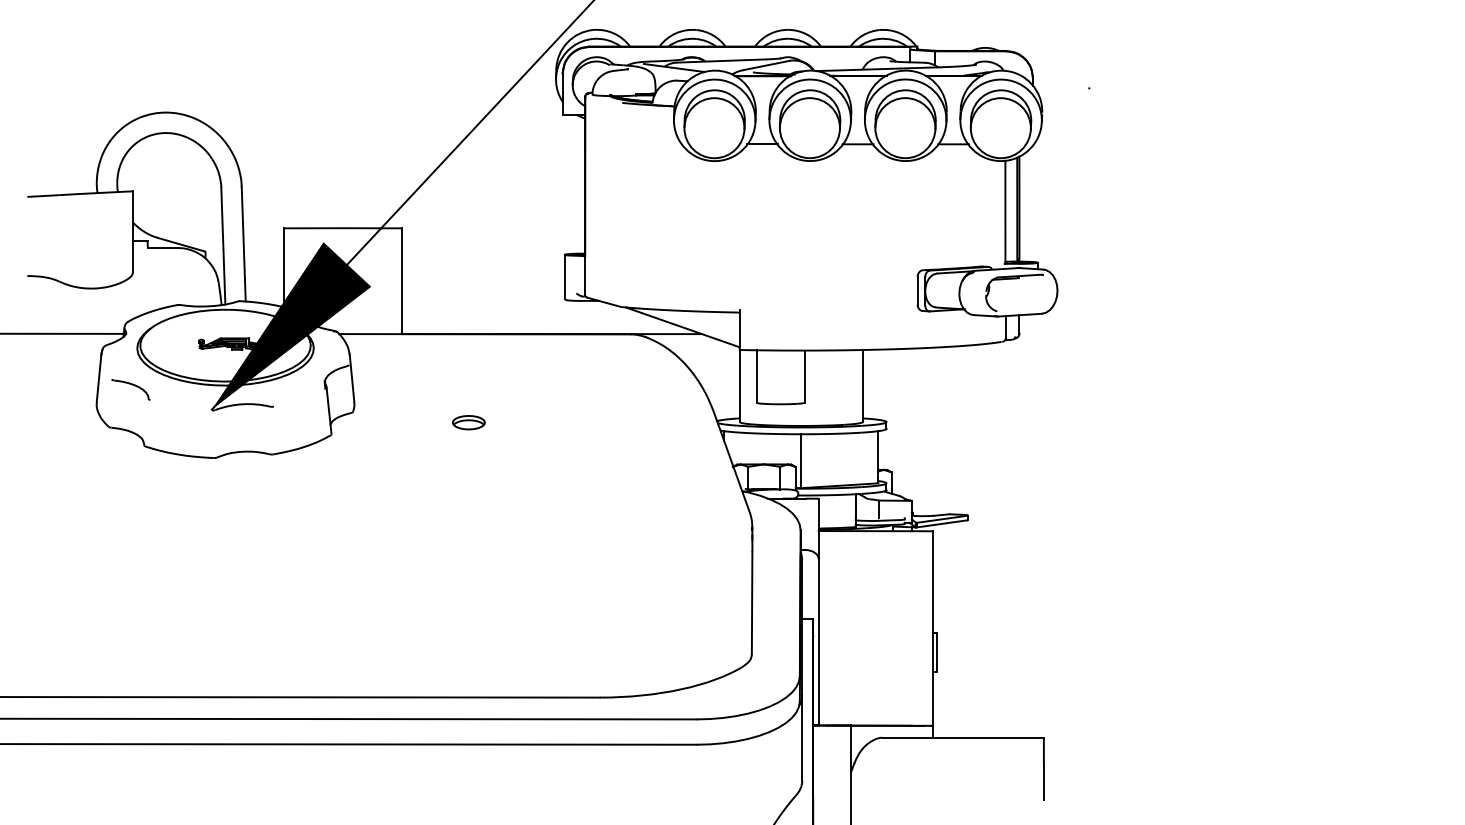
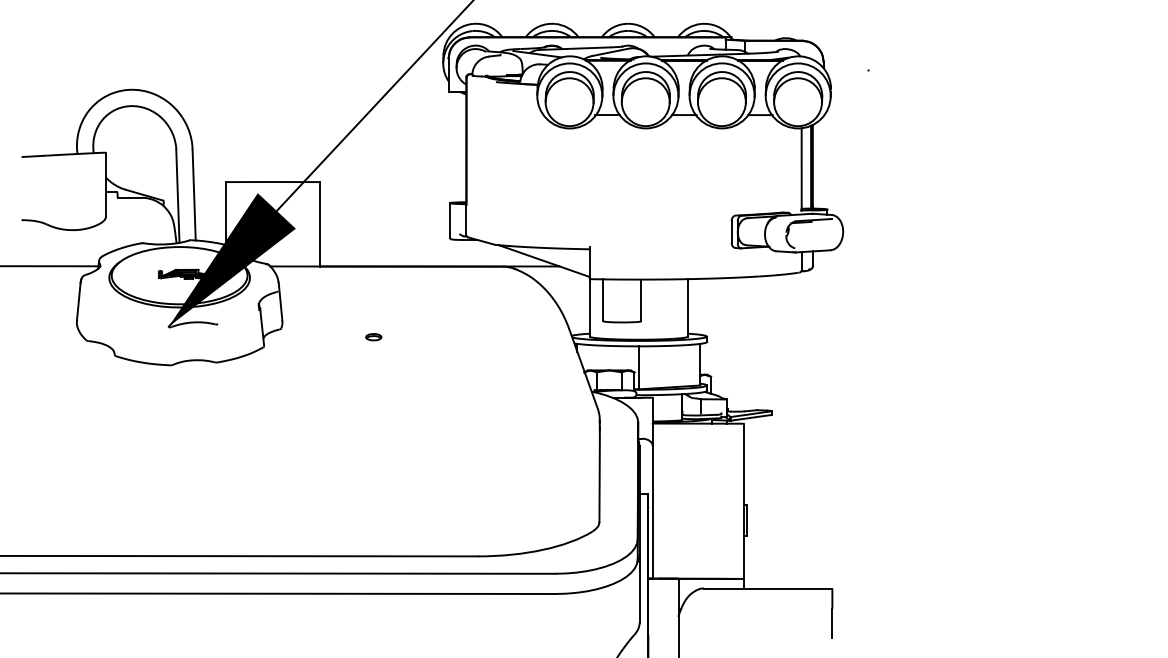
part: (130, 389) -> (103, 310), removed
part: (468, 422) -> (373, 336), size x0.6

